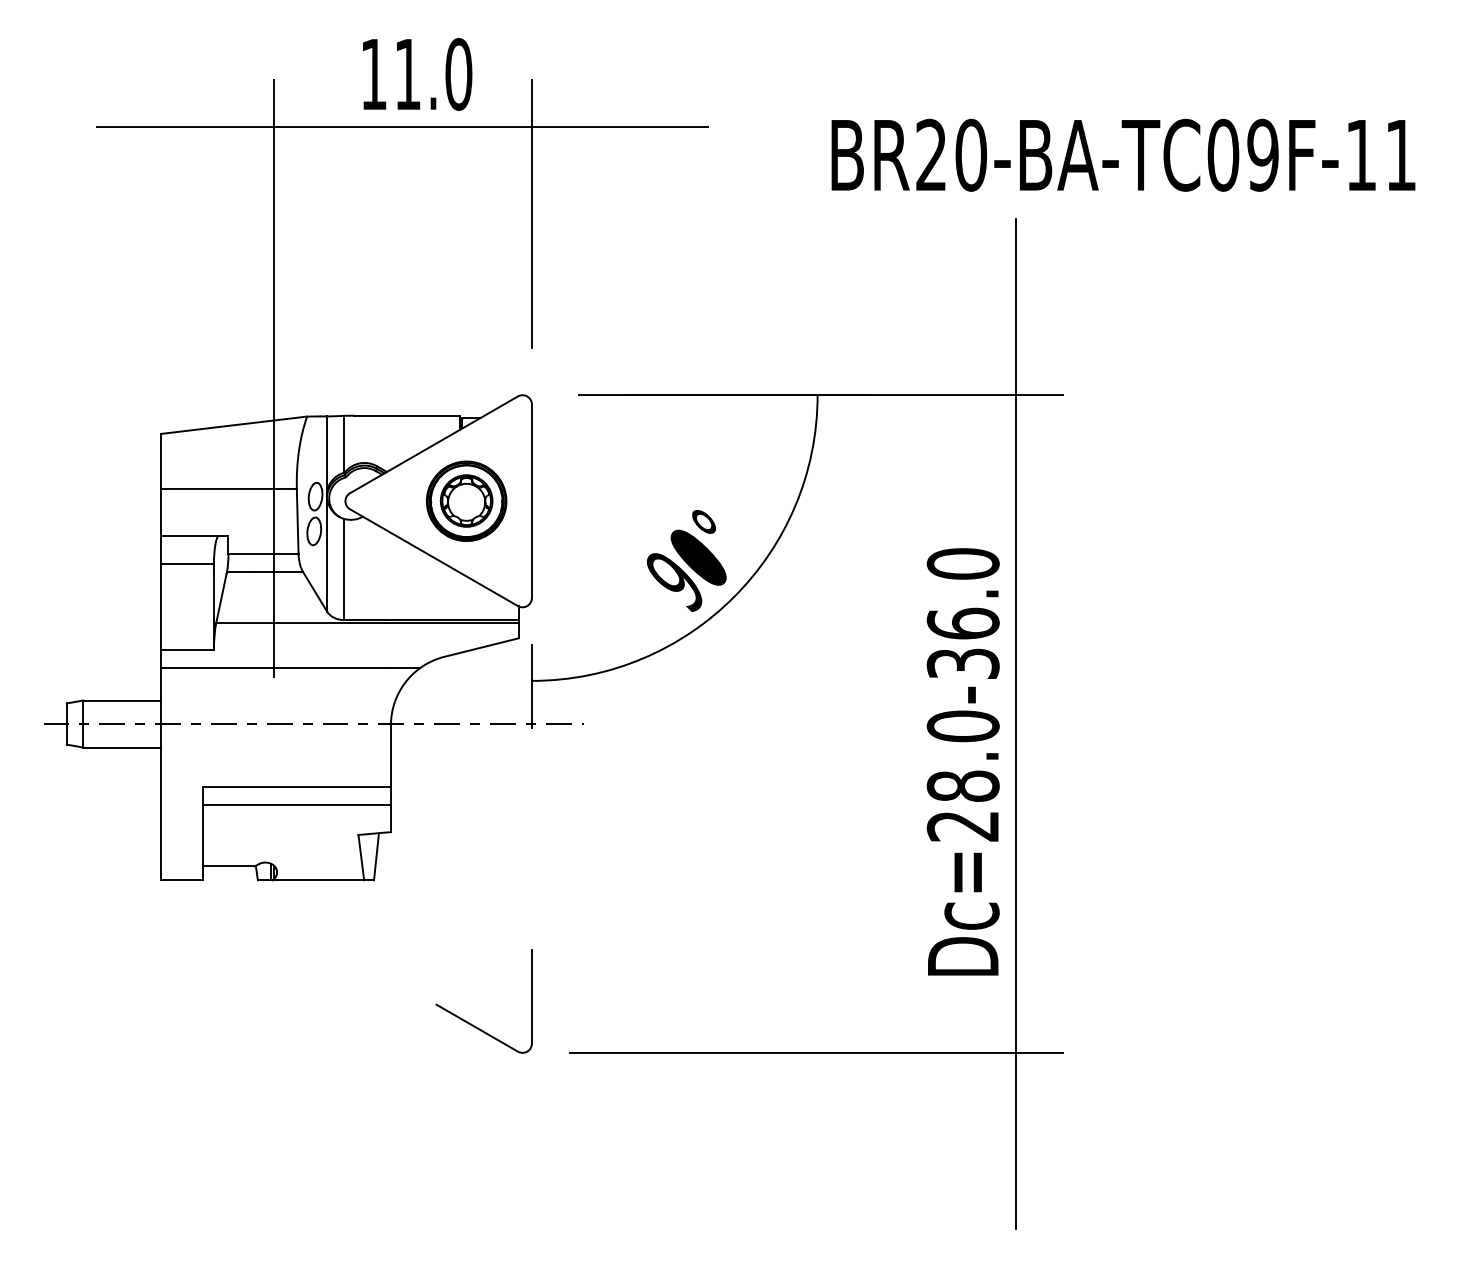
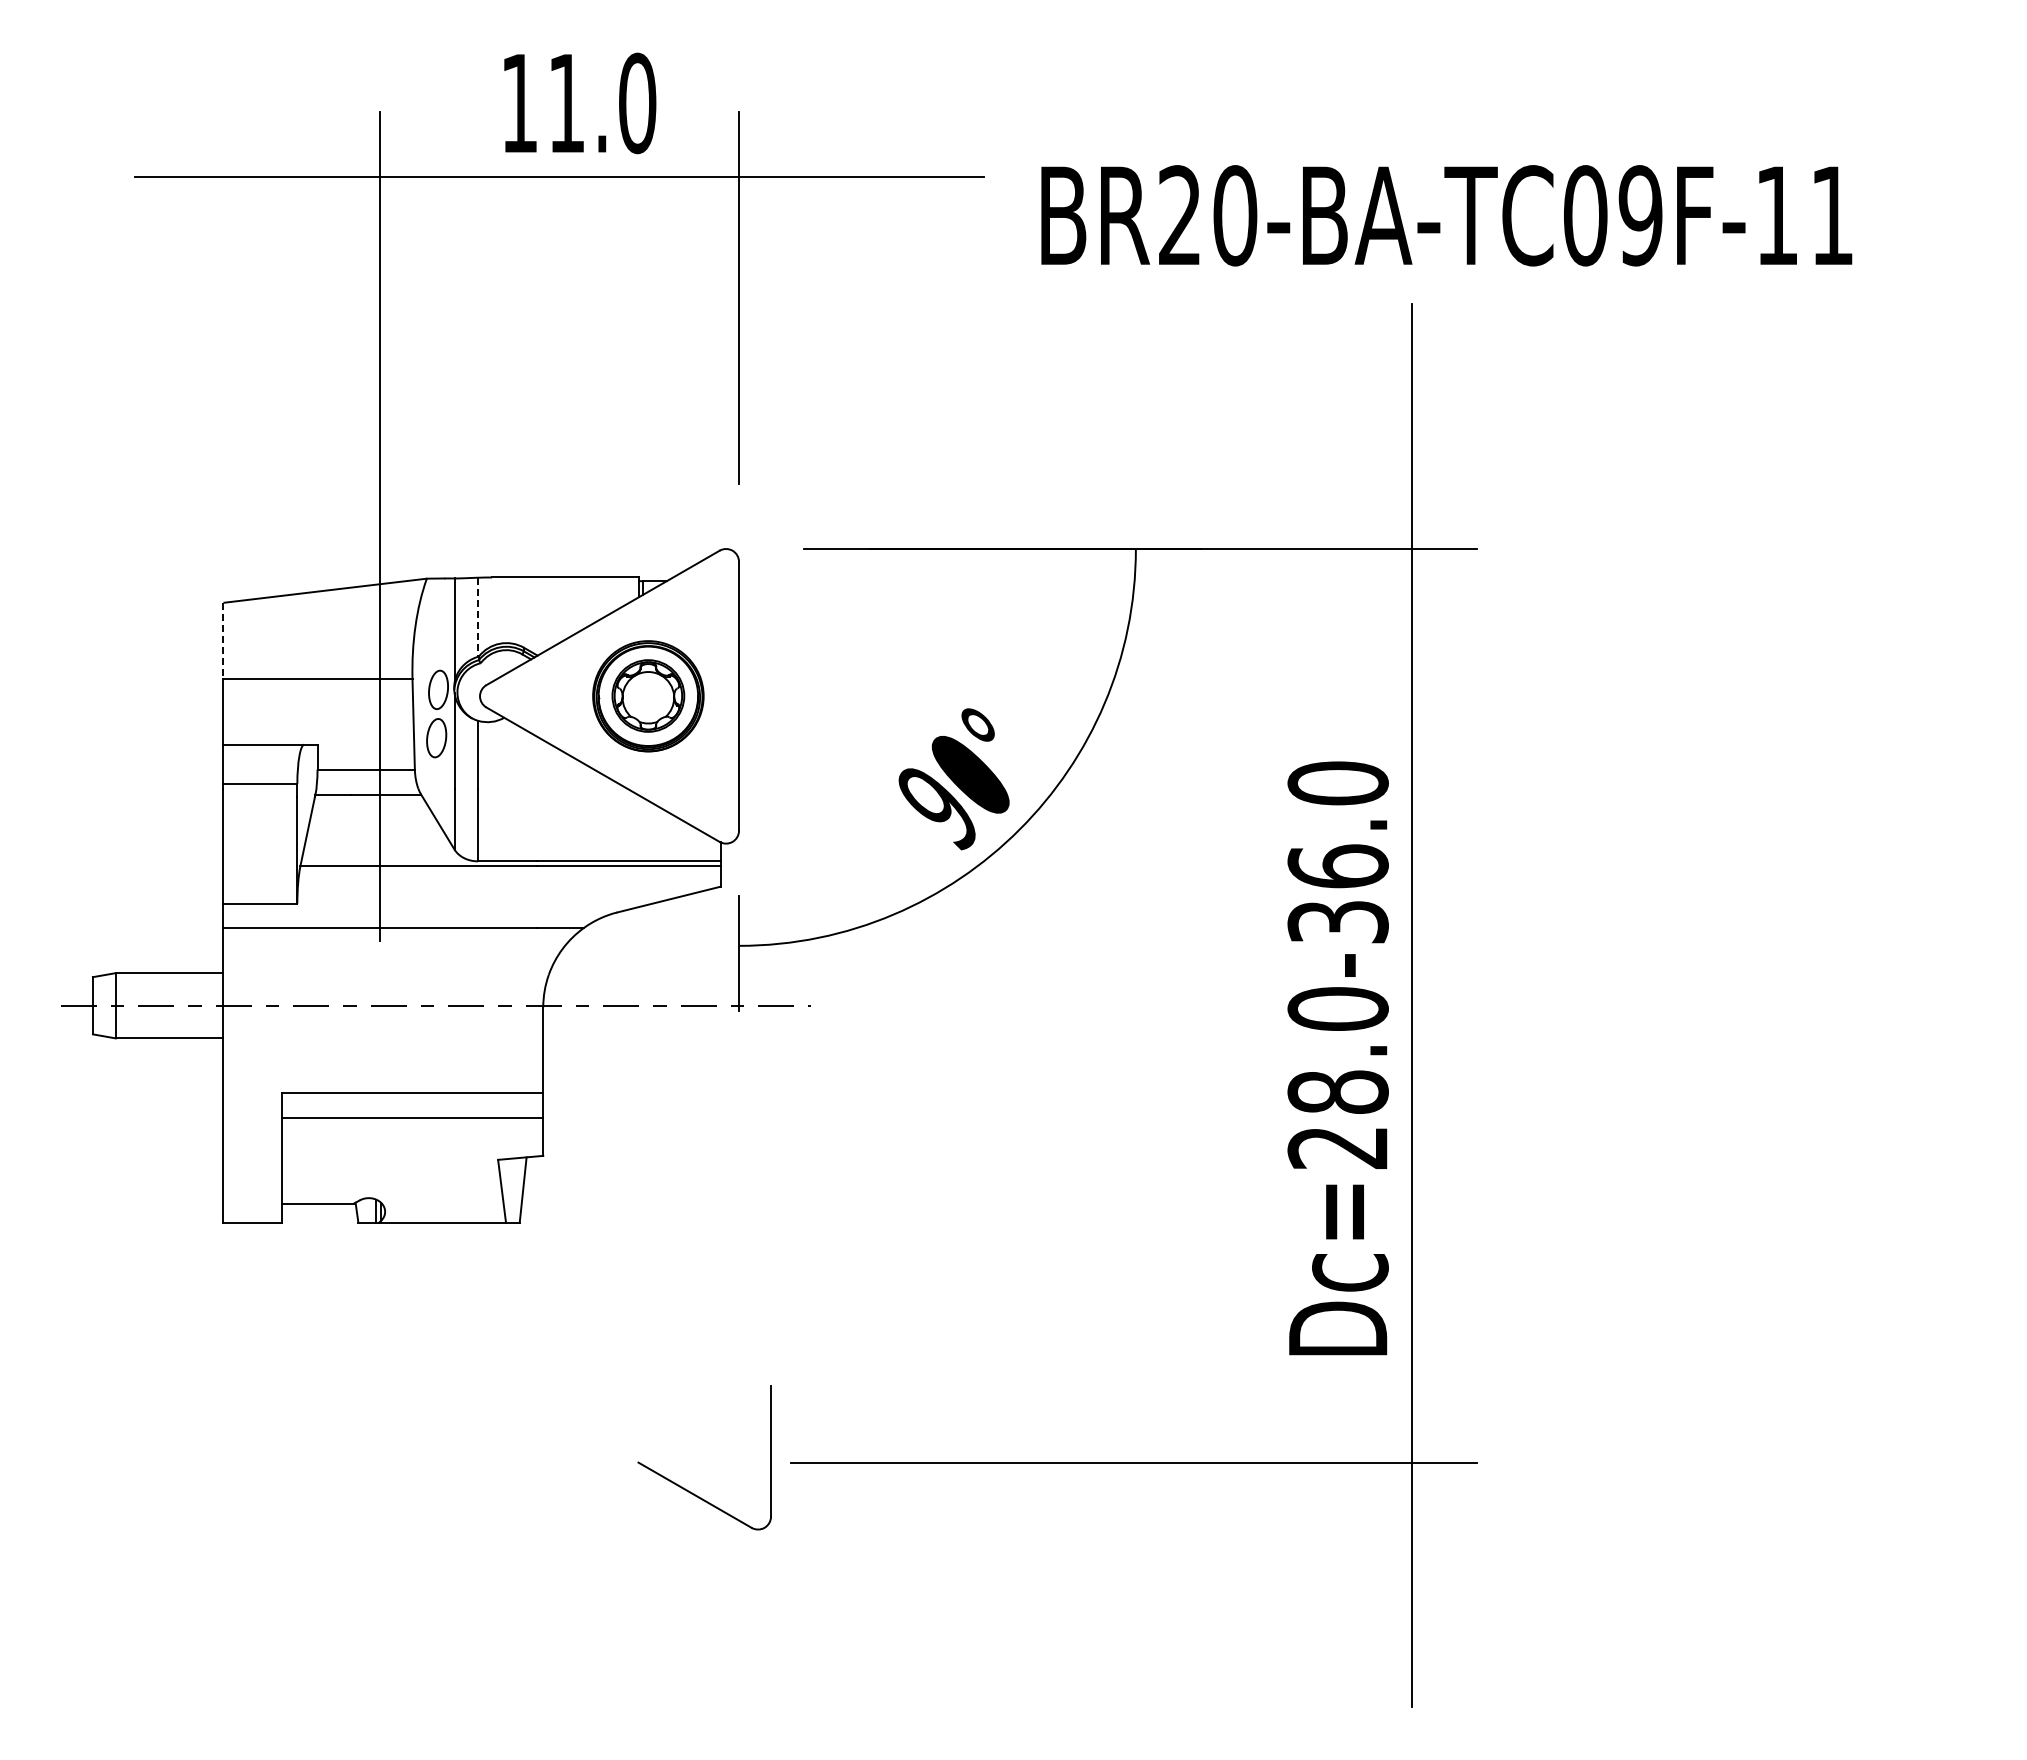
text: (1123, 155) -> (1446, 215), moved
line: (343, 444) -> (477, 617), solid -> dashed
line: (160, 461) -> (223, 641), solid -> dashed
part: (471, 1024) -> (687, 1489), moved

